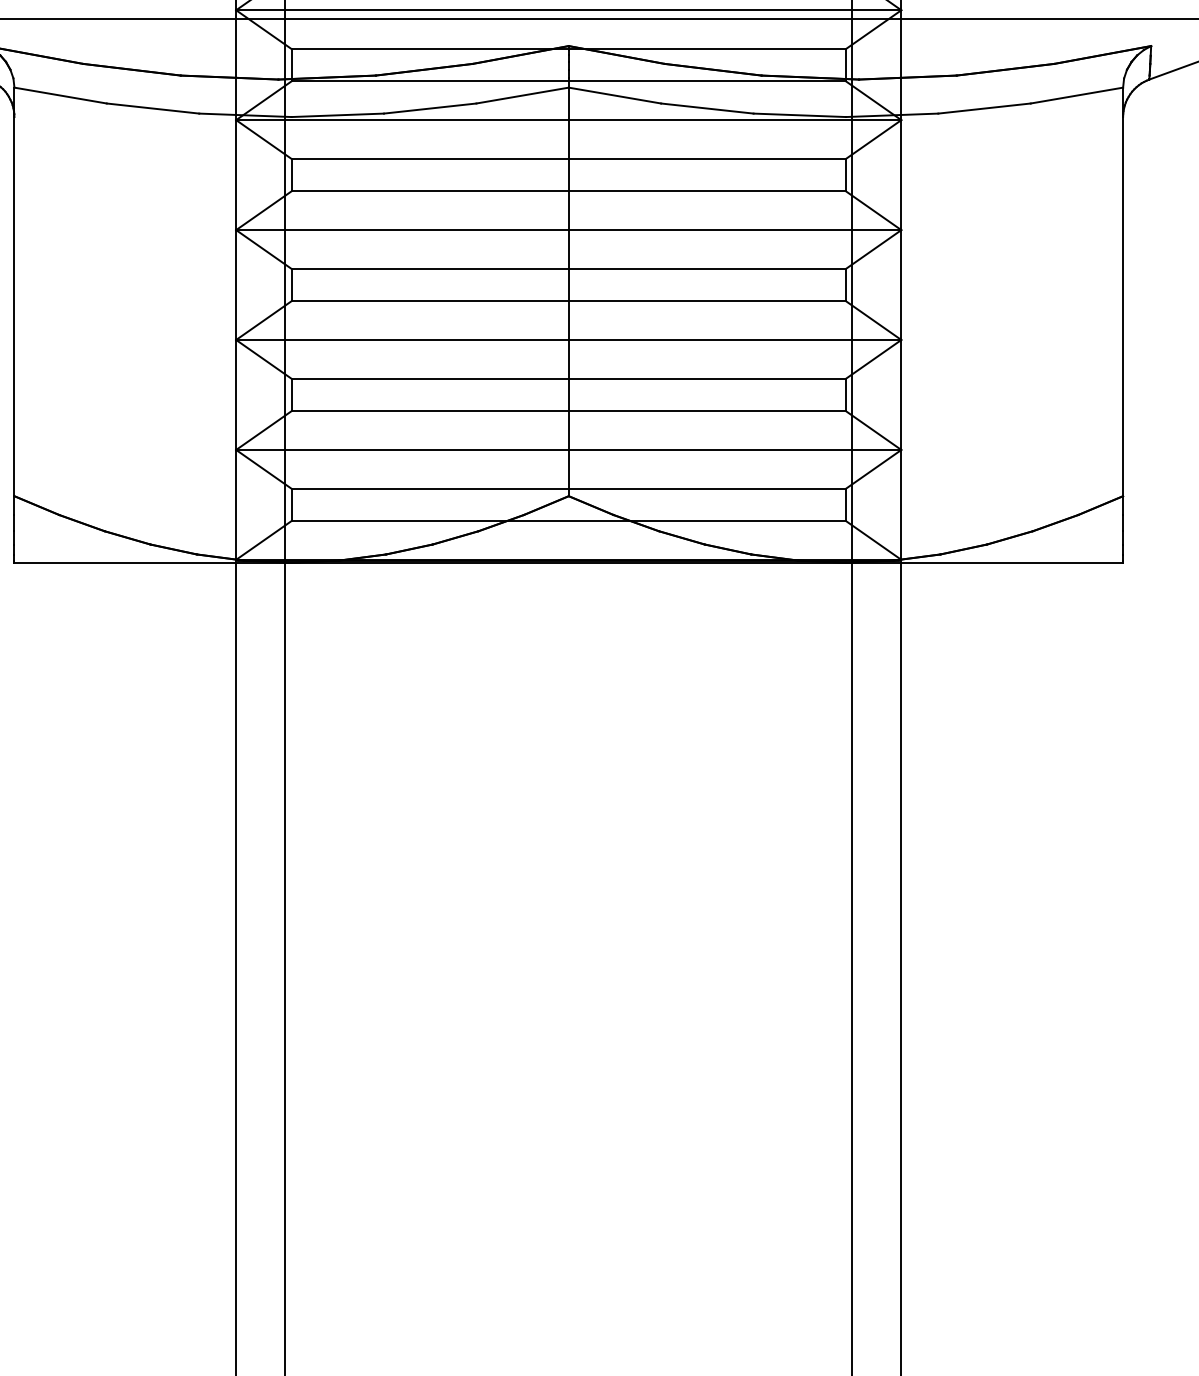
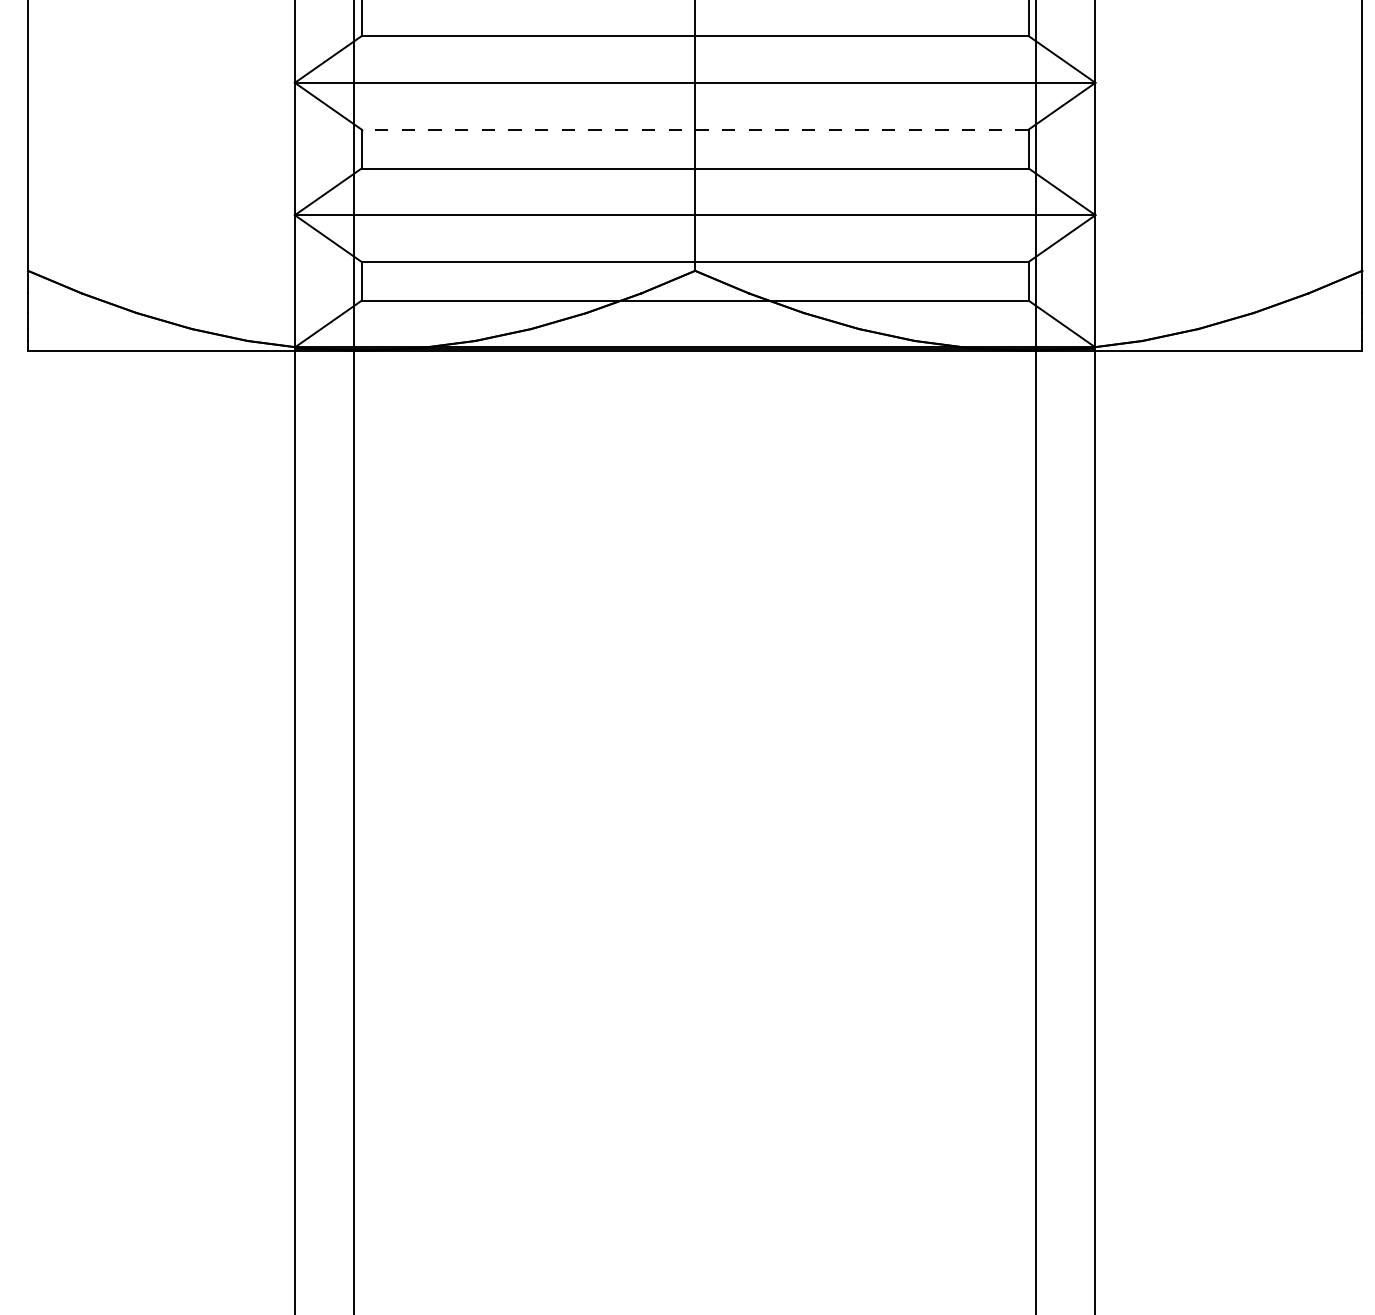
line: (568, 378) -> (694, 129), solid -> dashed

